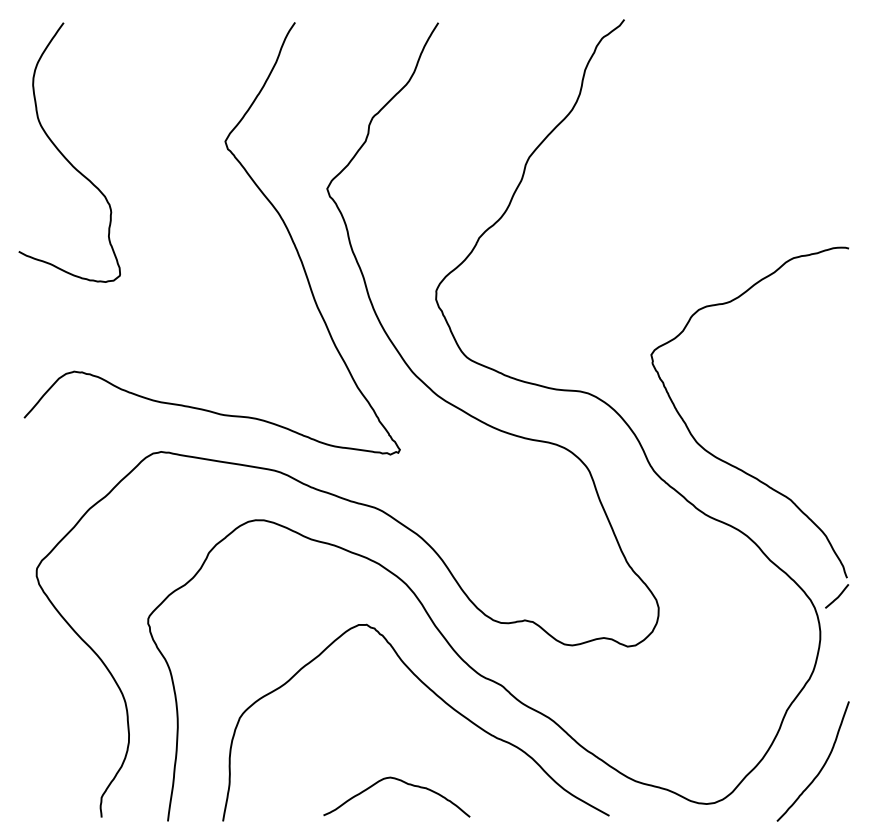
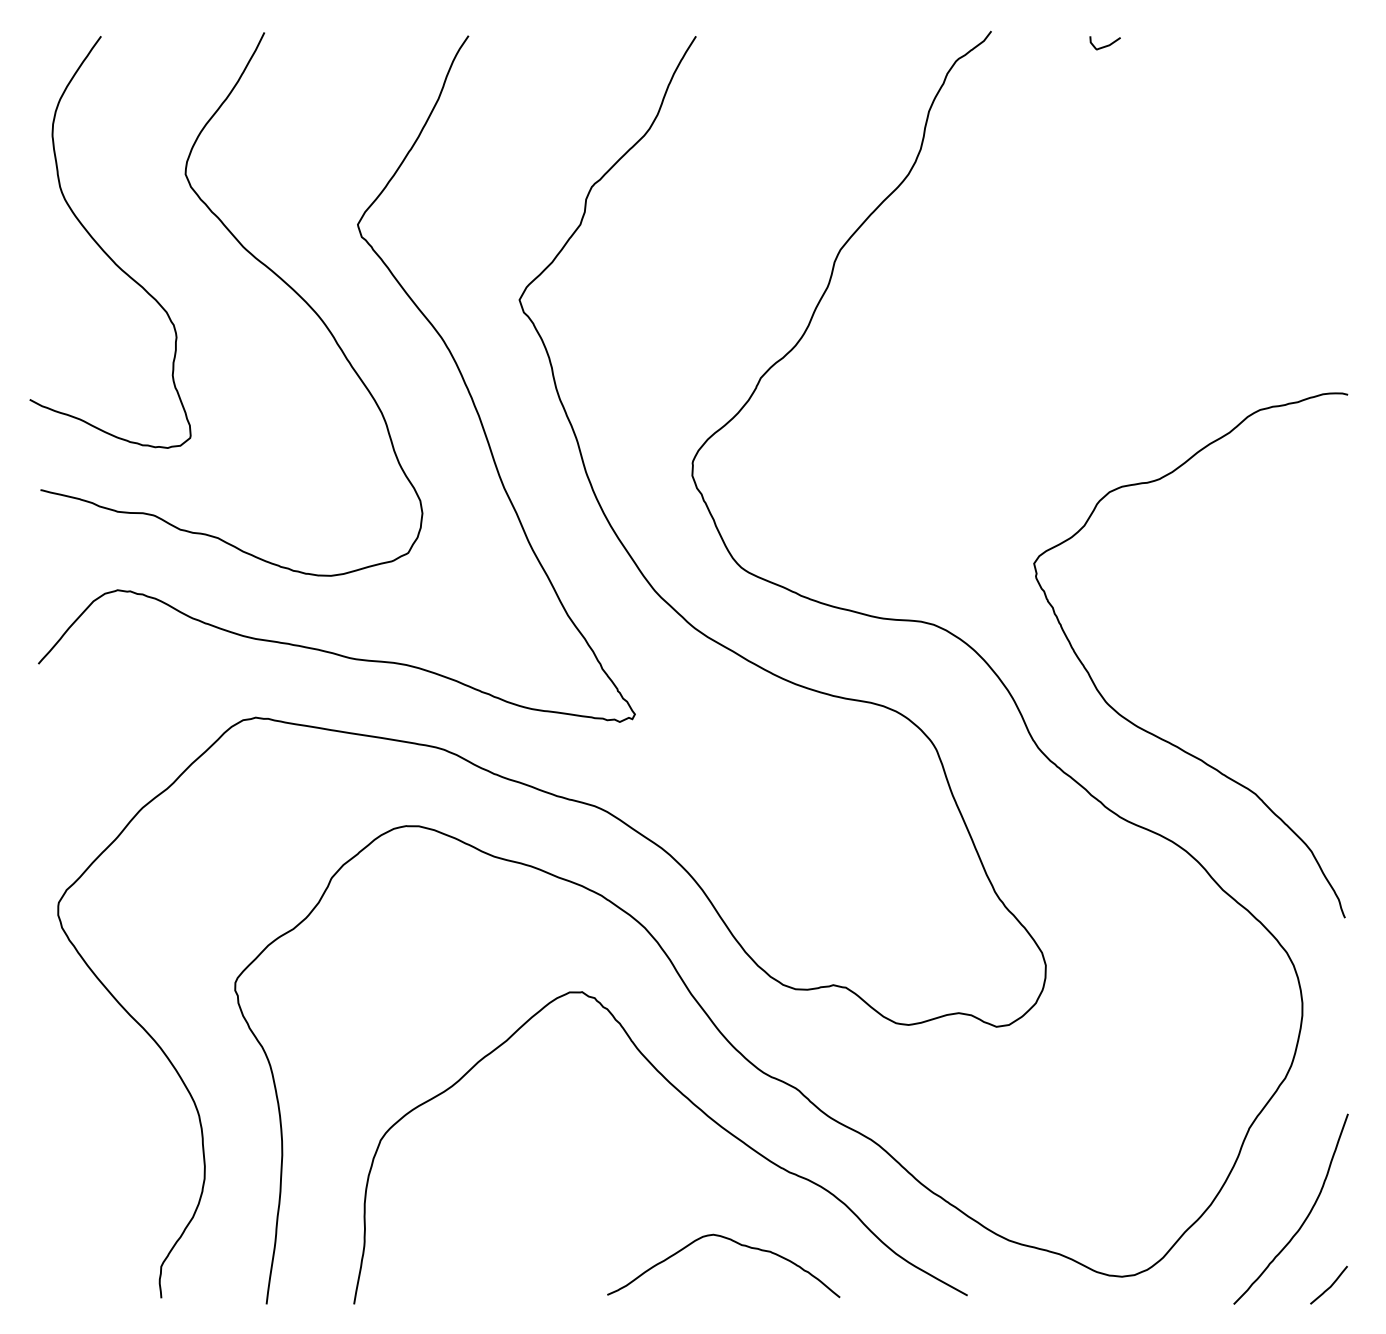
curve: (695, 28) -> (1104, 45), added
curve: (165, 167) -> (262, 266), added
curve: (837, 596) -> (1329, 1285), moved
curve: (402, 782) -> (732, 1242), moved

